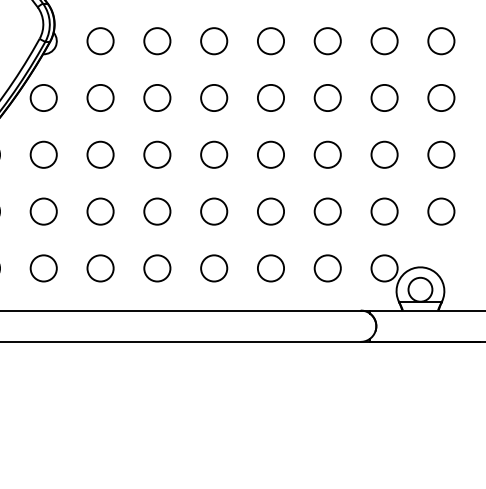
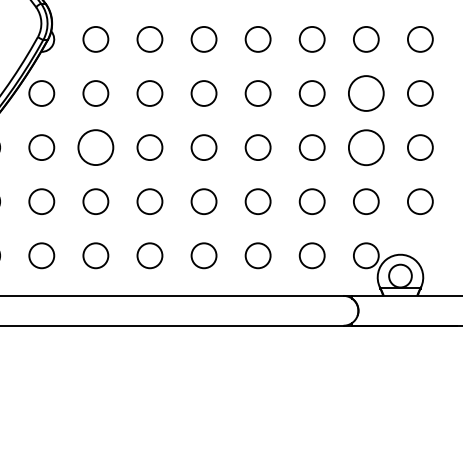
circle: (384, 97) -> (366, 93), size x1.4
circle: (100, 154) -> (95, 147), size x1.4
circle: (384, 154) -> (366, 147), size x1.4

